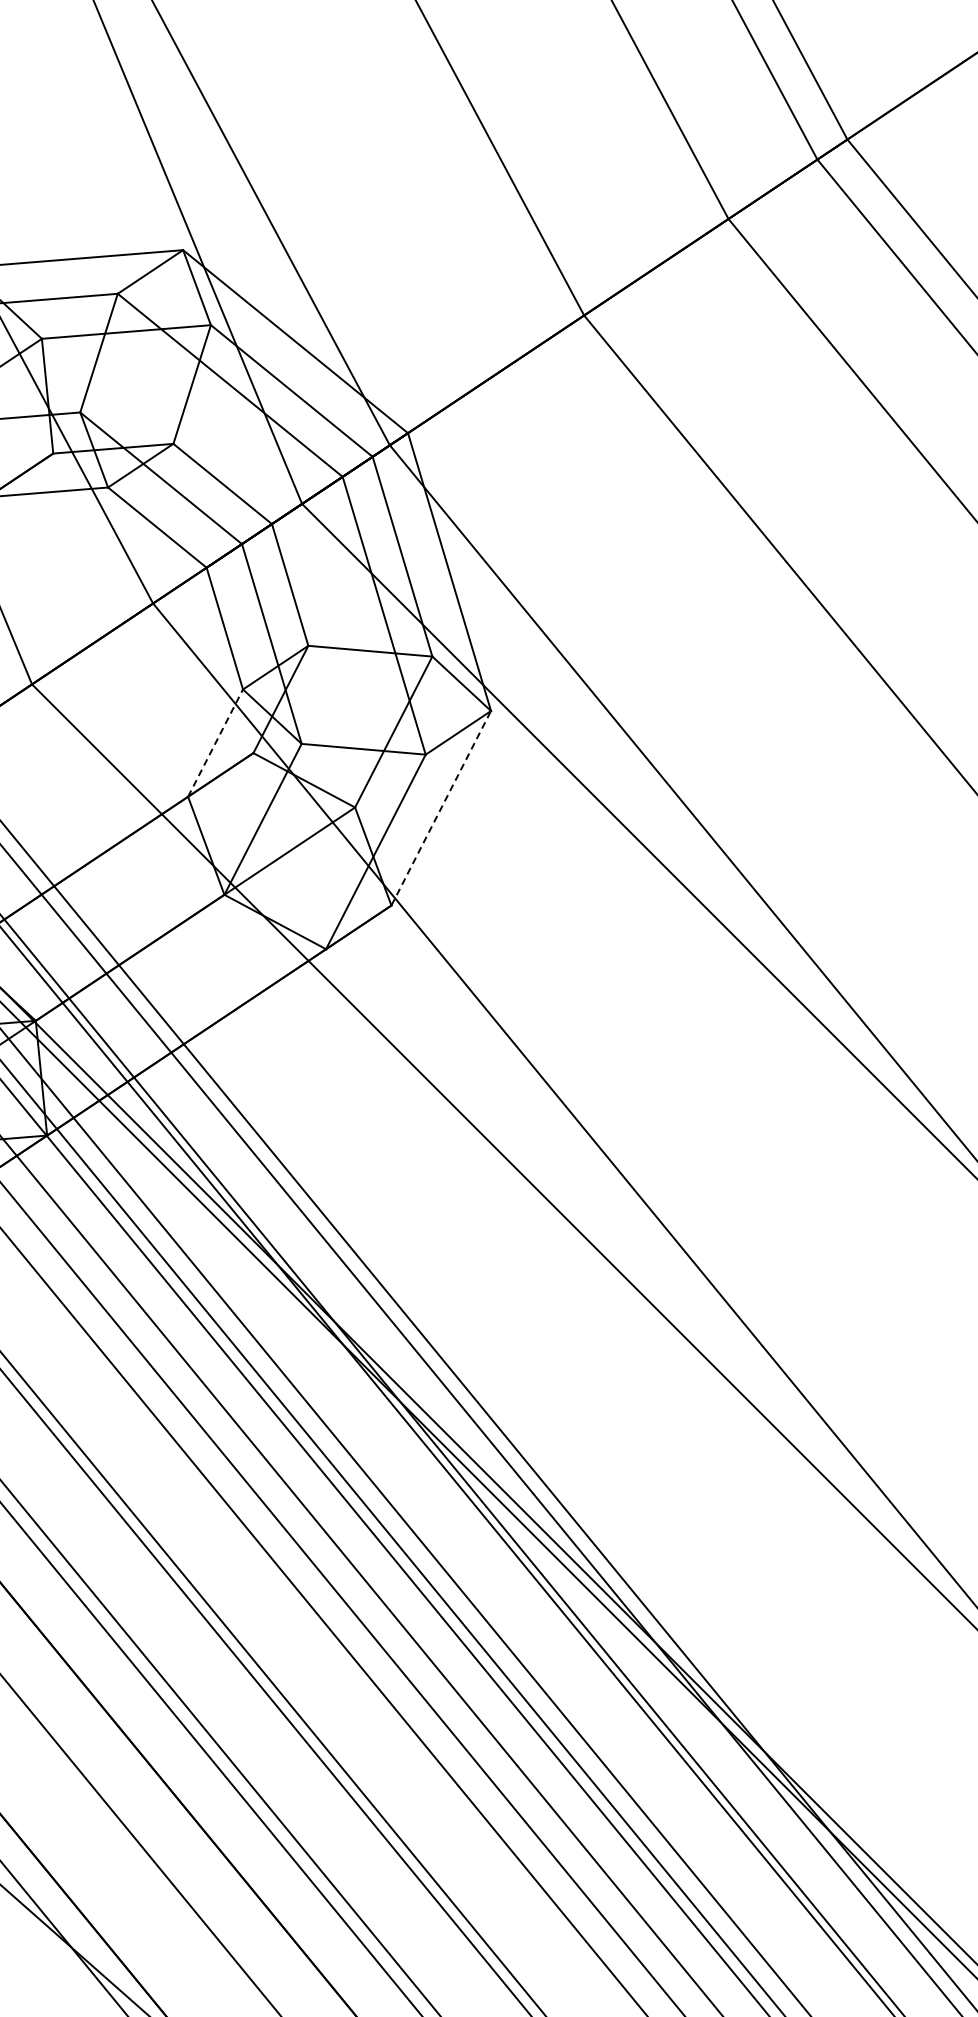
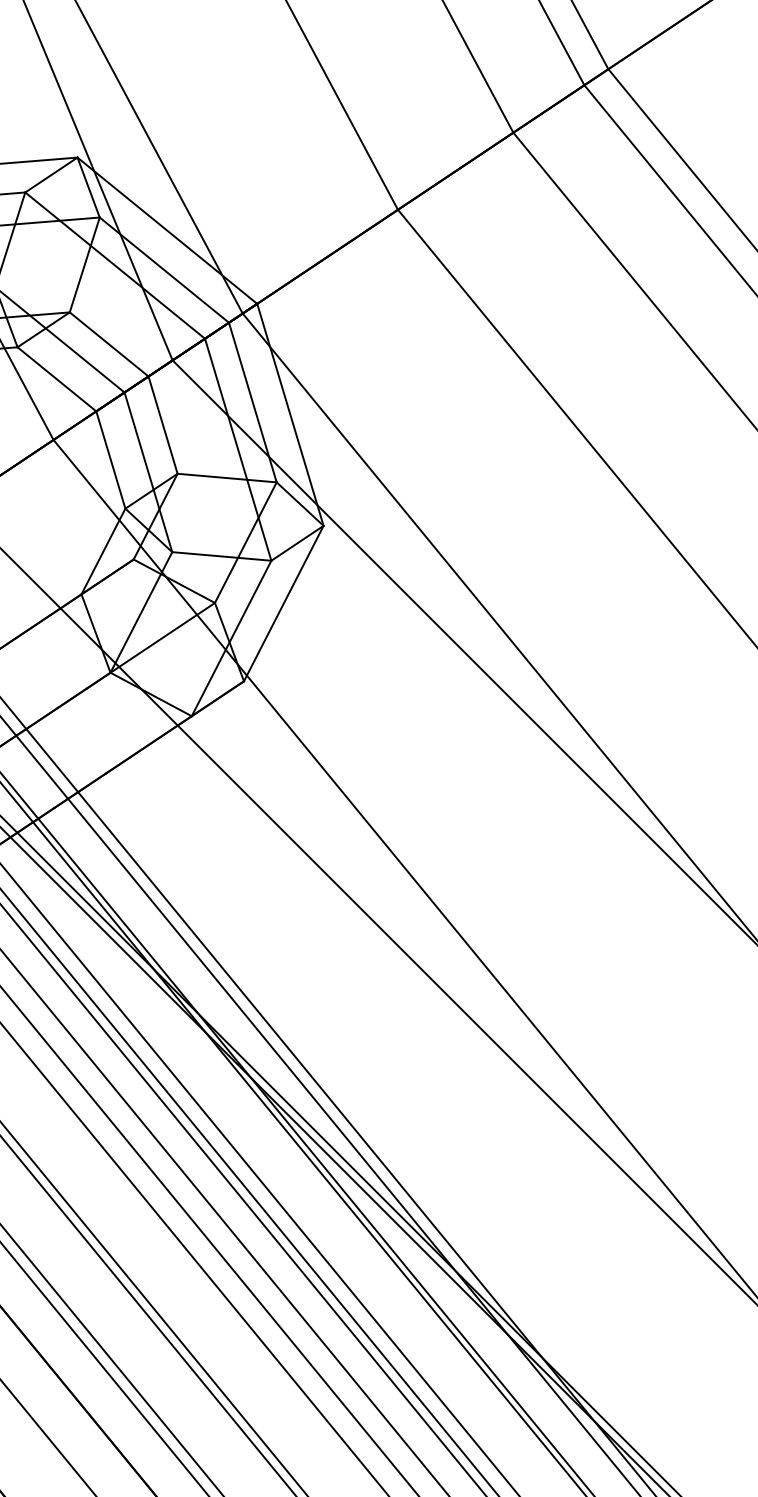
line: (215, 742) -> (103, 551), dashed -> solid
line: (441, 807) -> (283, 602), dashed -> solid

